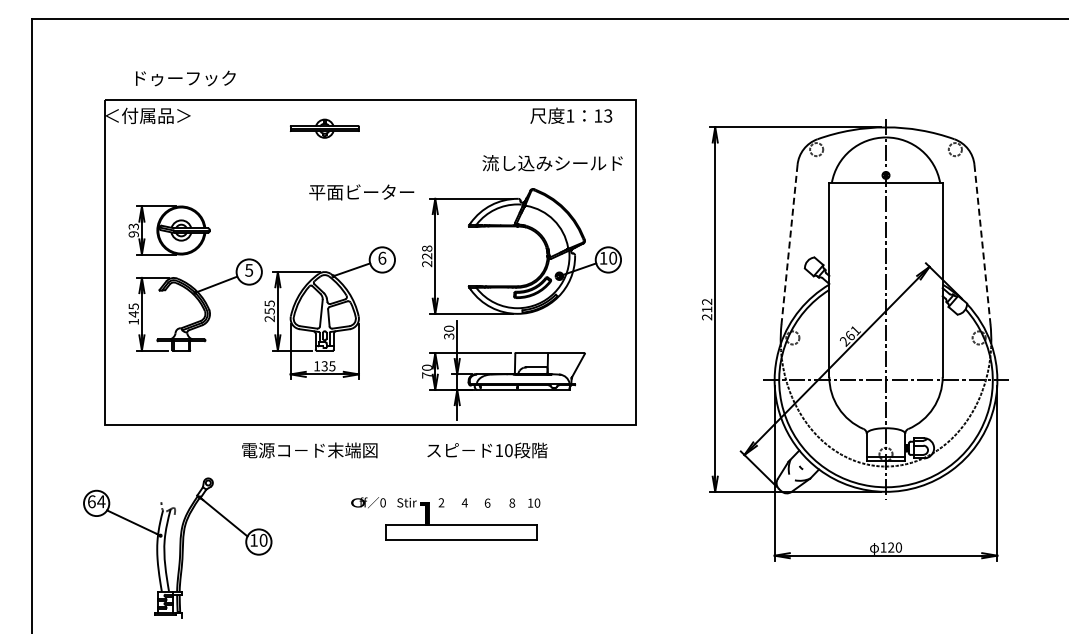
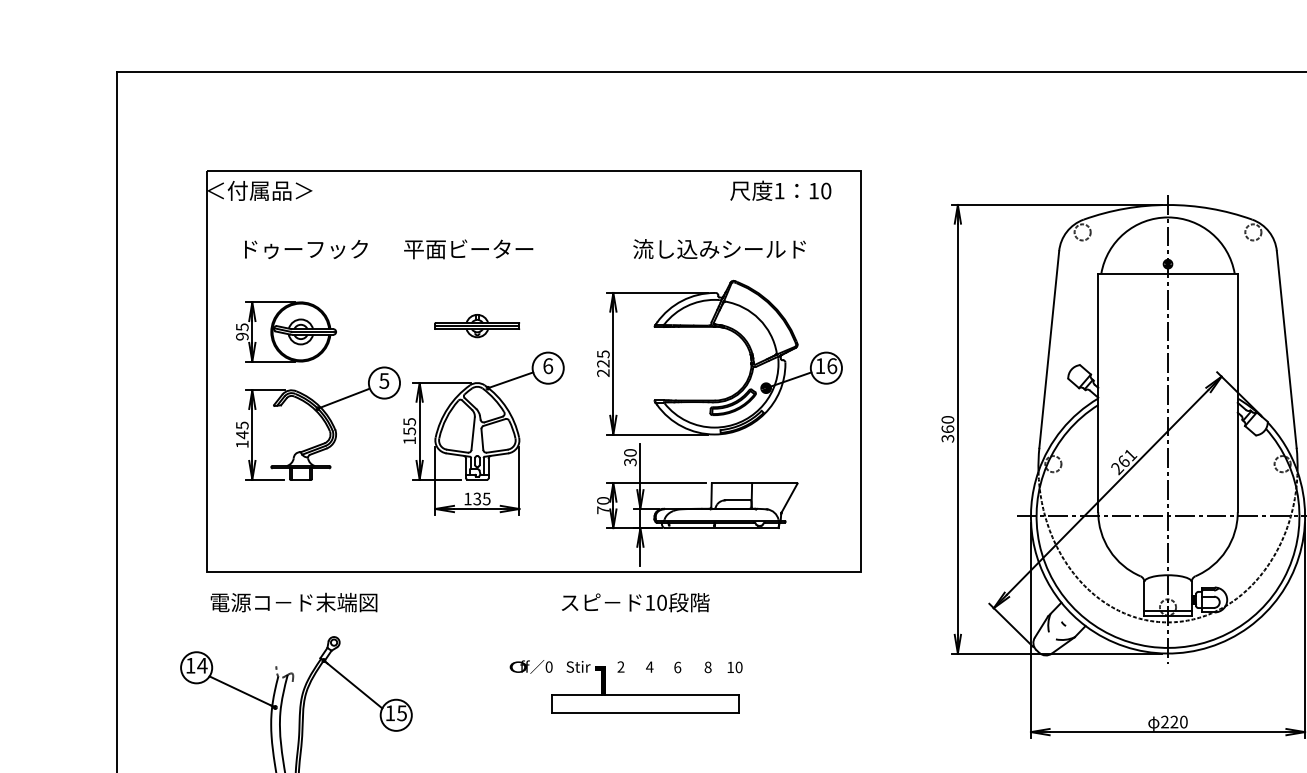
text: (185, 78) -> (305, 249), moved
text: (608, 115) -> (826, 190), 13 -> 10
part: (324, 128) -> (477, 325), moved
text: (552, 163) -> (719, 249), moved
text: (361, 192) -> (468, 249), moved
text: (133, 226) -> (241, 327), 93 -> 95
line: (789, 245) -> (1049, 350), dashed -> solid
line: (982, 245) -> (1286, 350), dashed -> solid
text: (427, 248) -> (603, 354), 228 -> 225
text: (613, 257) -> (832, 365), 10 -> 16
text: (707, 309) -> (948, 429), 212 -> 360
text: (269, 318) -> (409, 440), 255 -> 155
text: (309, 450) -> (293, 602), moved
text: (487, 450) -> (635, 602), moved
text: (91, 501) -> (190, 665), 64 -> 14
text: (263, 539) -> (401, 712), 10 -> 15
text: (883, 547) -> (1164, 722), 120 -> 220

